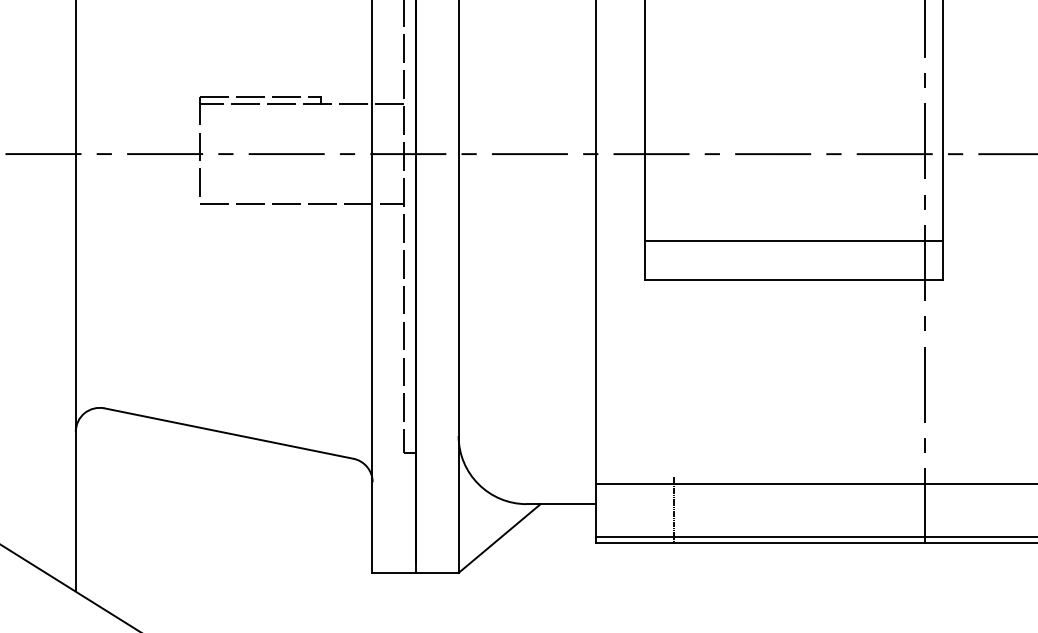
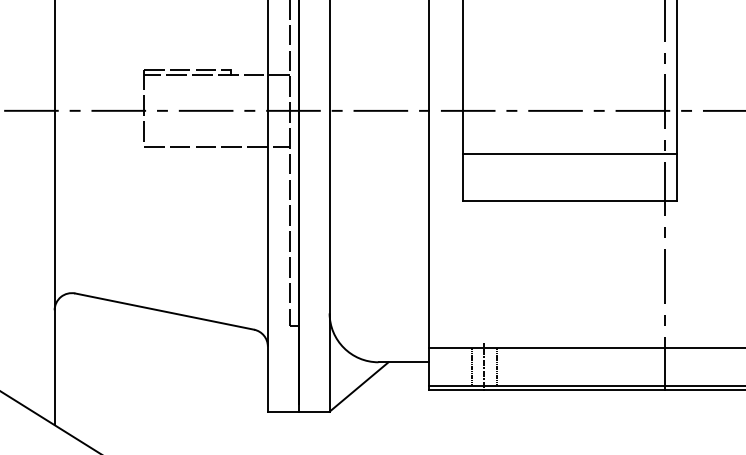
line: (793, 240) -> (570, 154), moved
line: (656, 510) -> (471, 366), added
line: (692, 510) -> (497, 366), added

